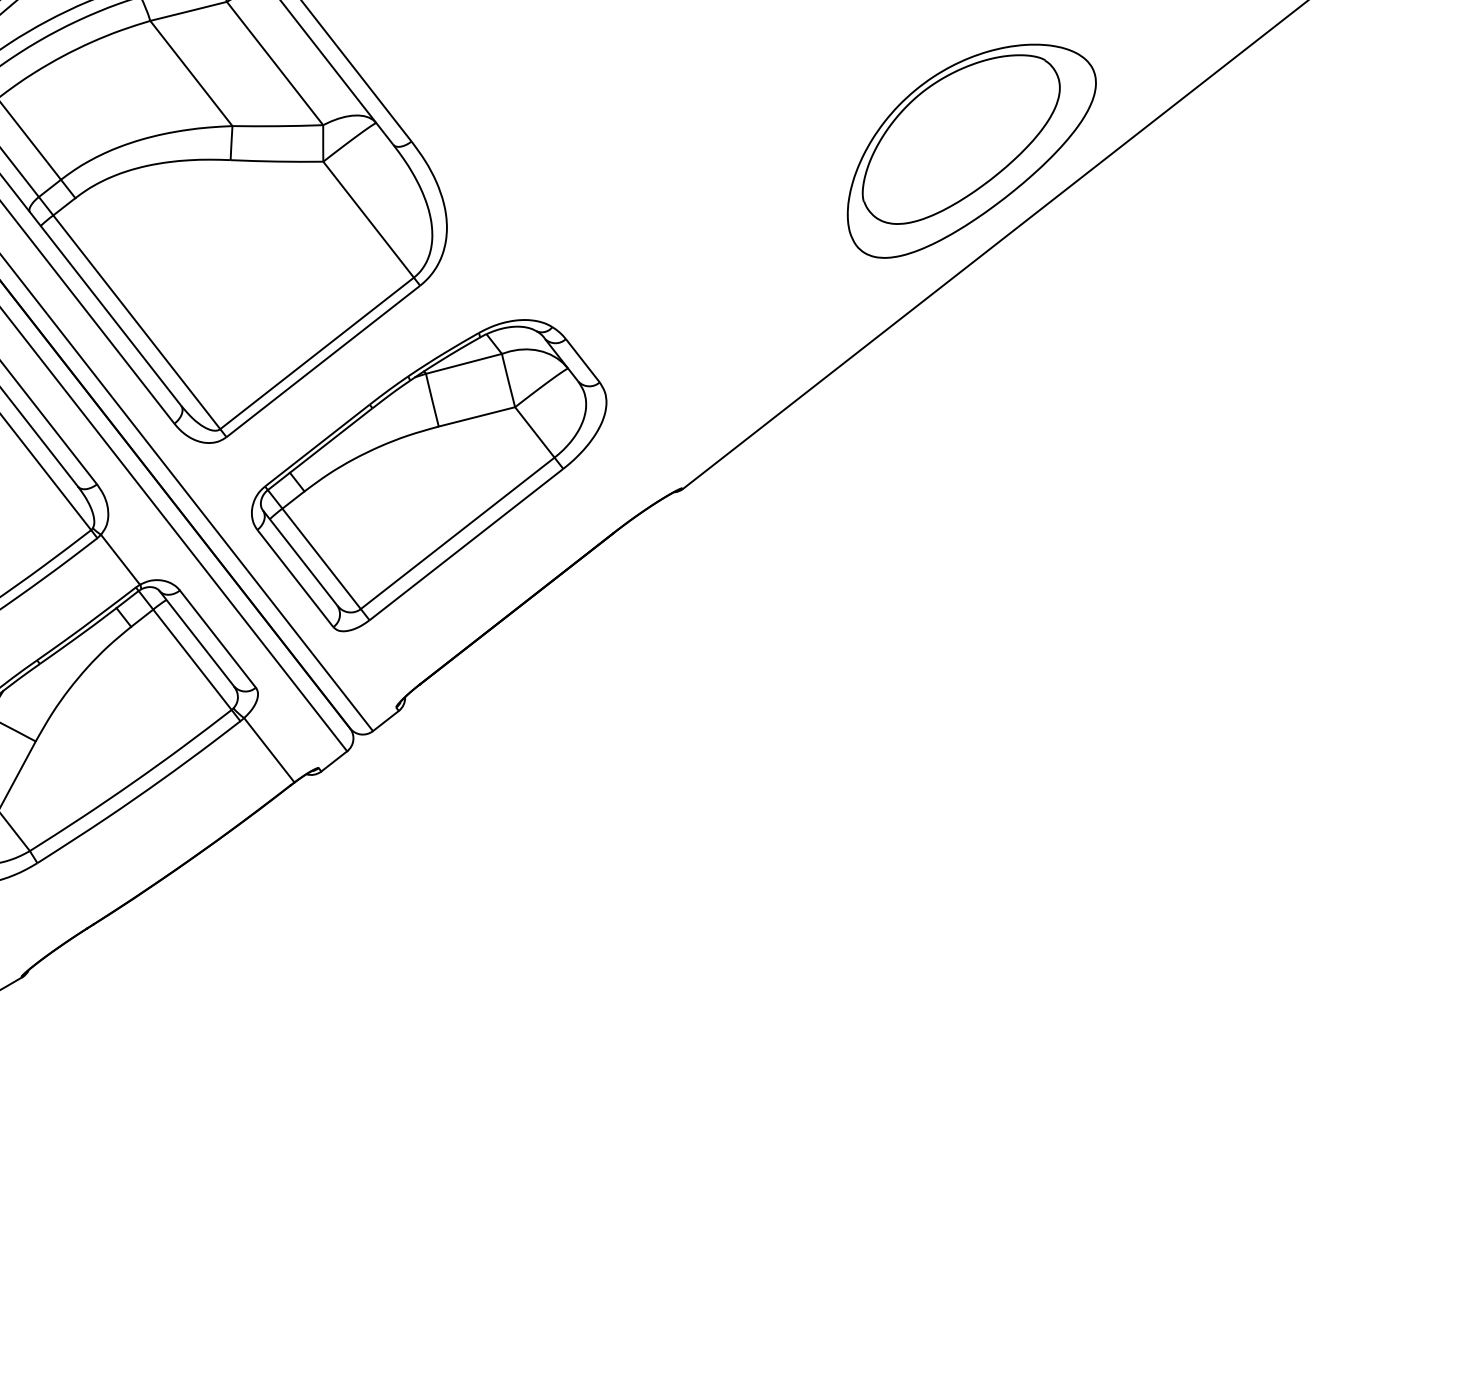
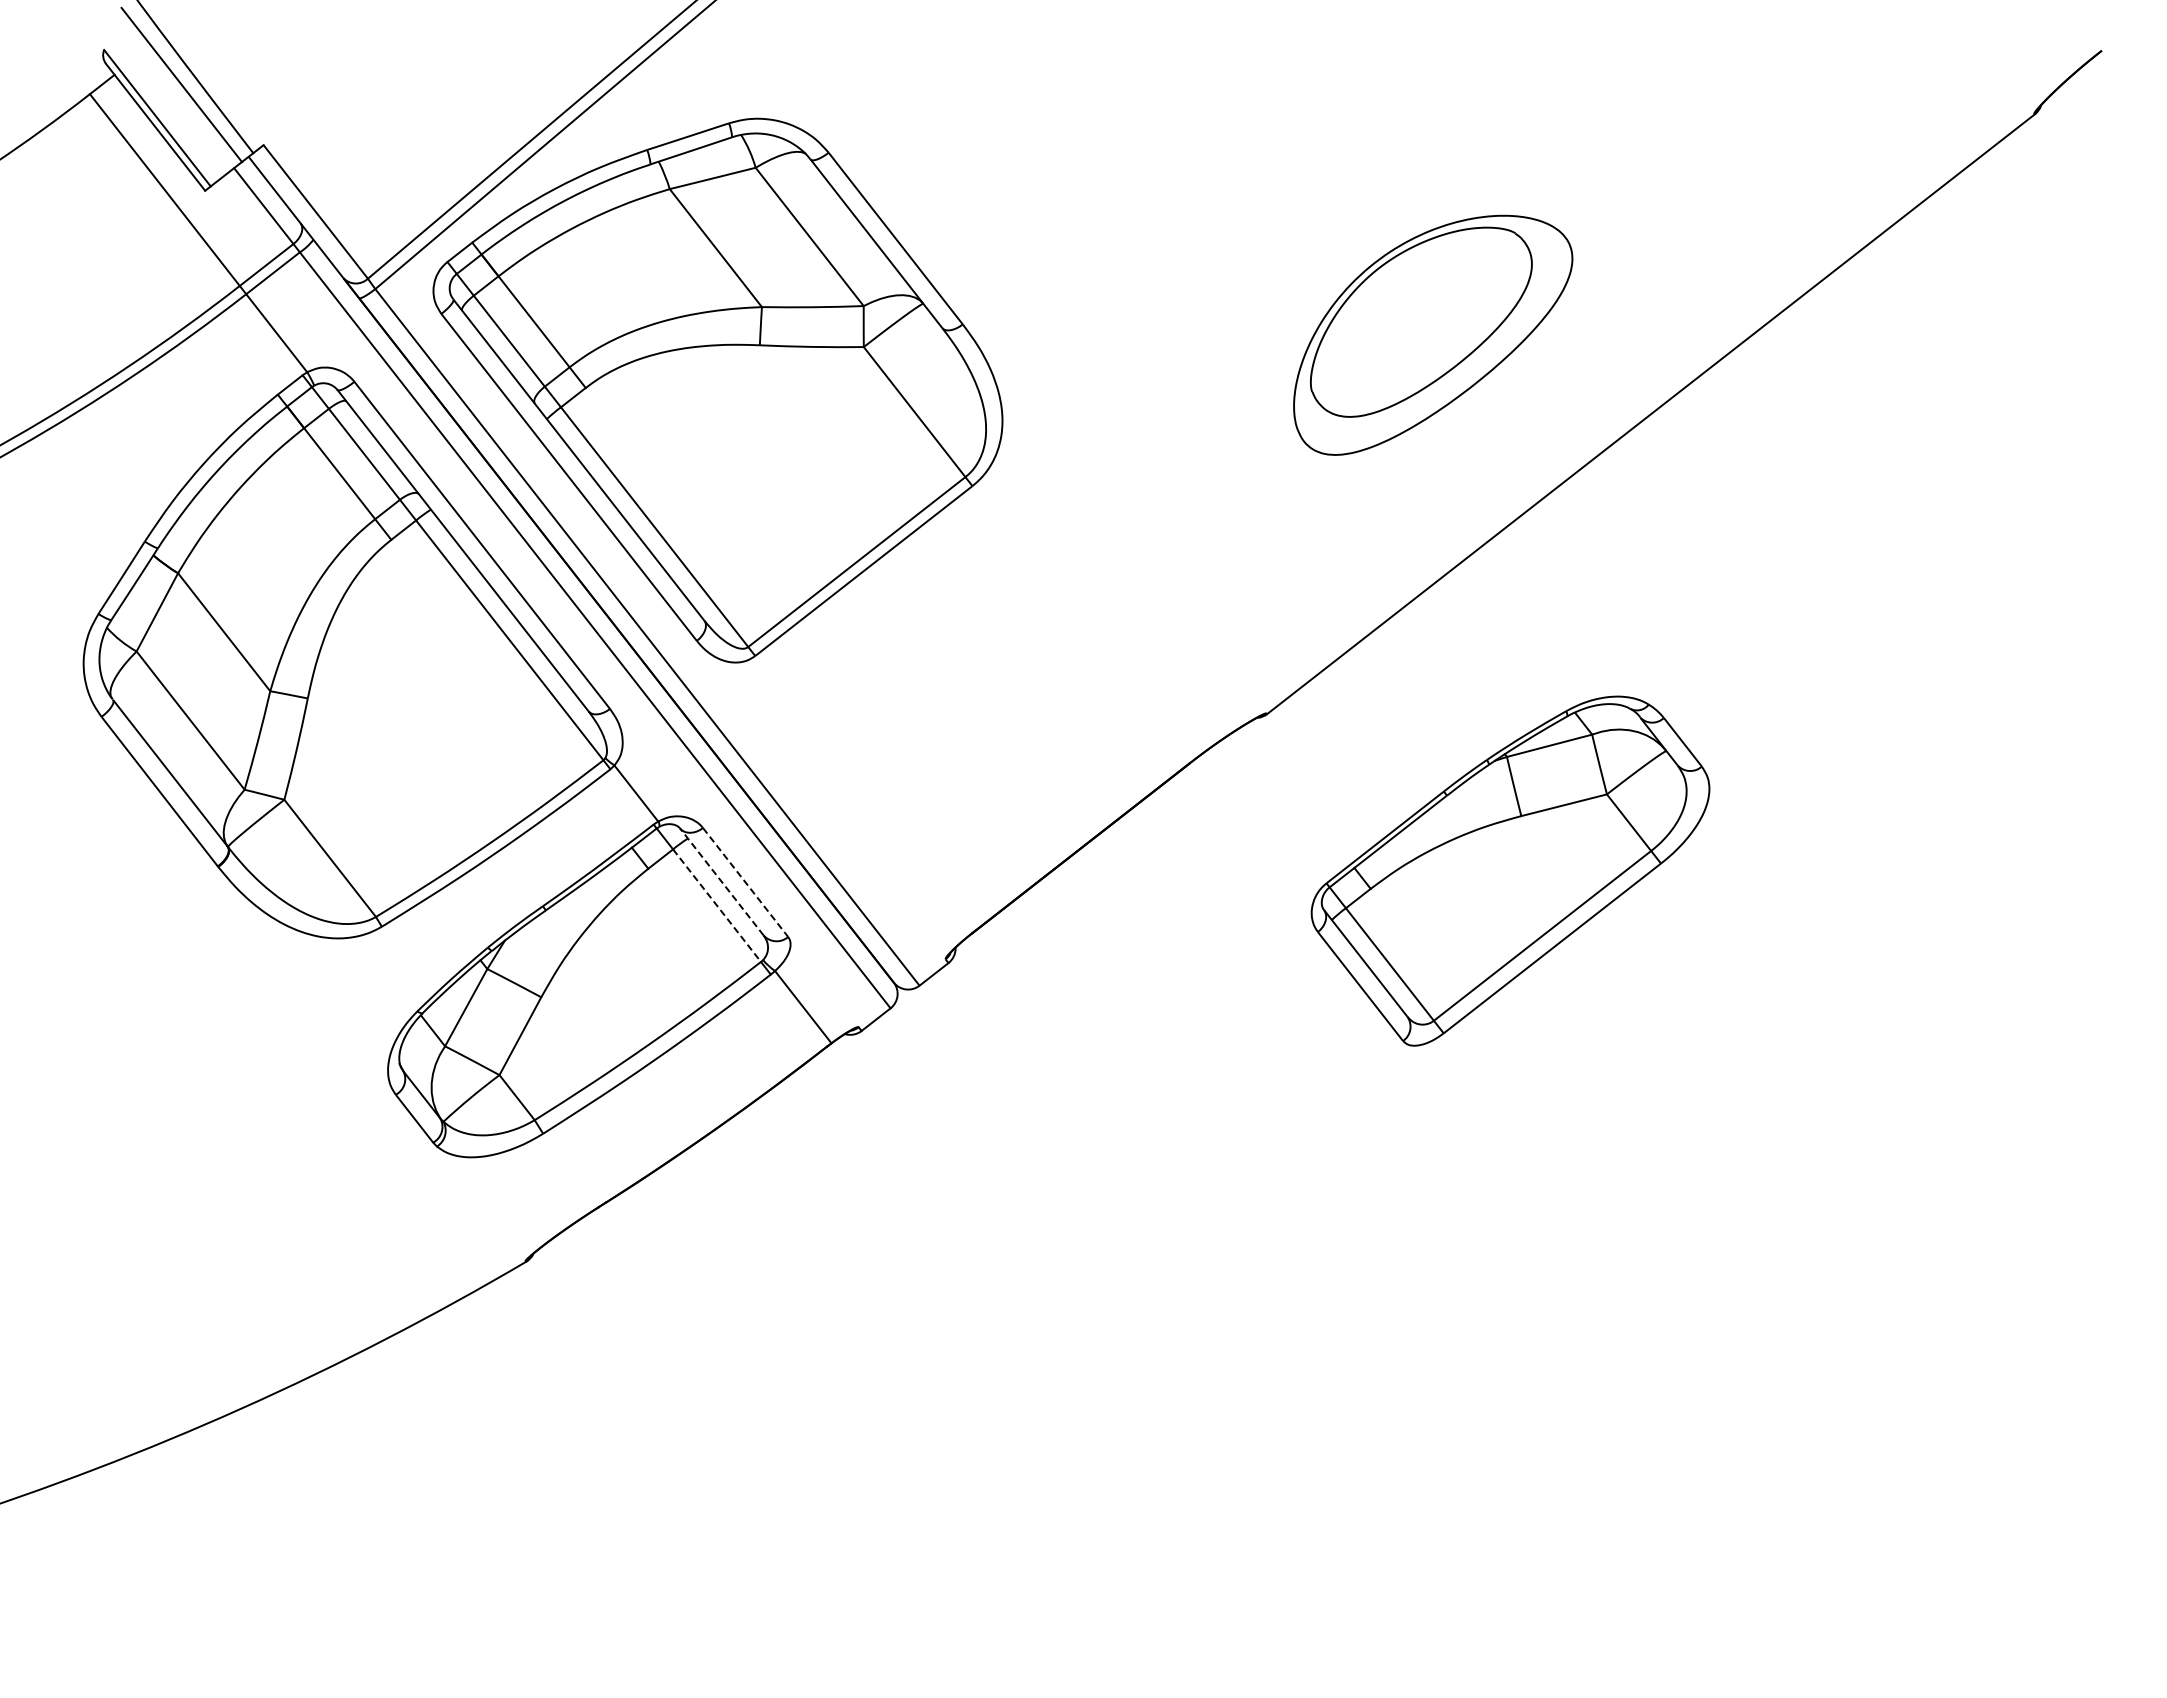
part: (972, 150) -> (1433, 334), moved
part: (429, 475) -> (1510, 870), moved
line: (196, 638) -> (721, 881), solid -> dashed
line: (217, 639) -> (745, 882), solid -> dashed
line: (192, 660) -> (717, 906), solid -> dashed

